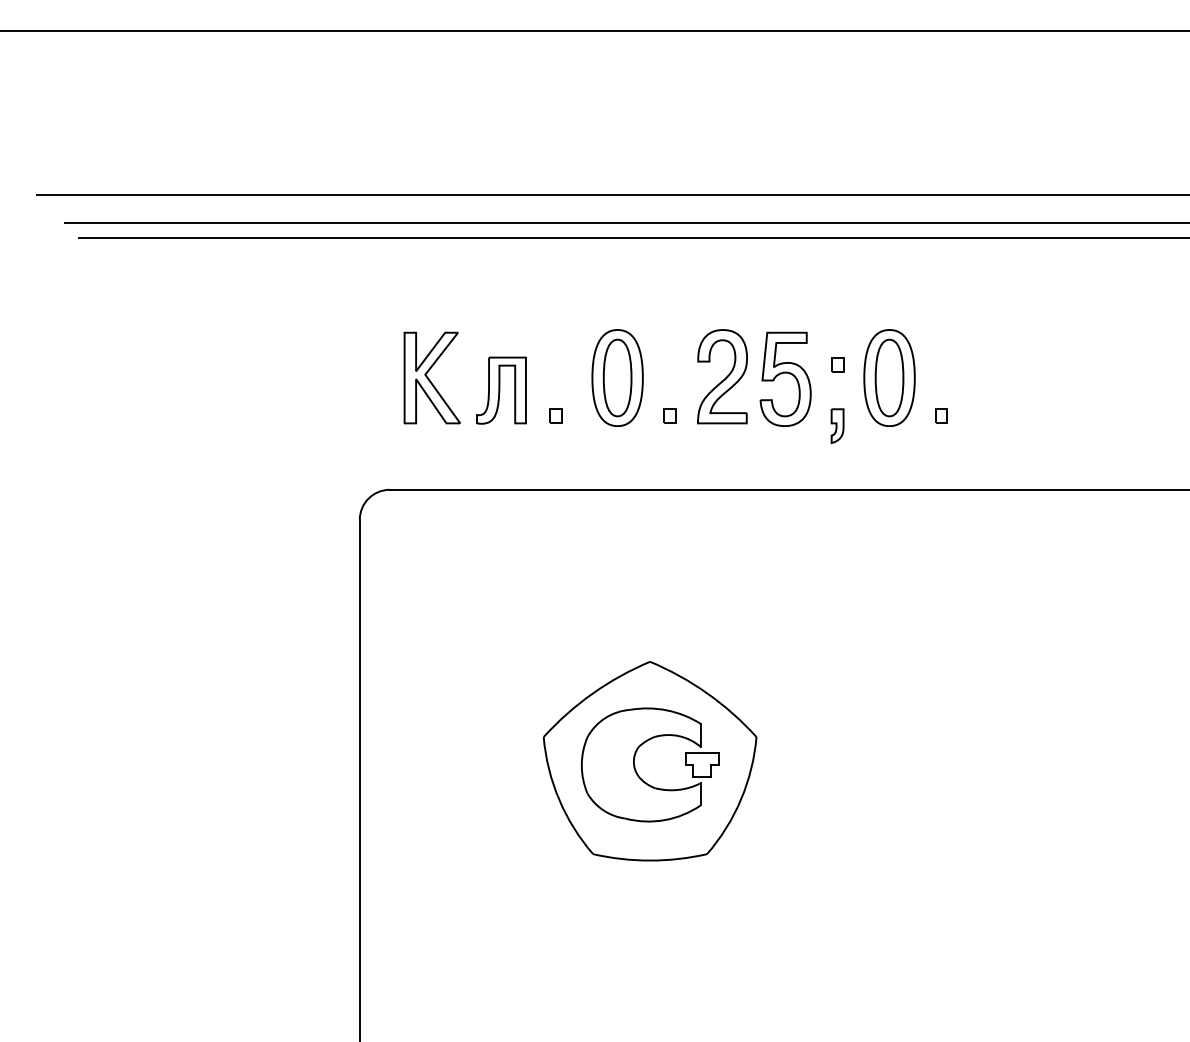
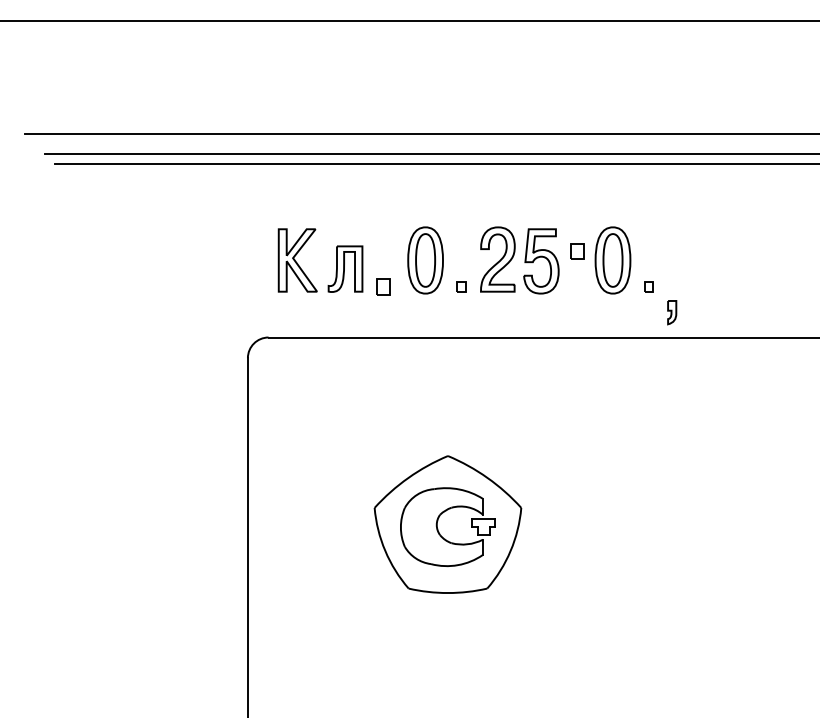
part: (836, 363) -> (576, 250), size x1.6
part: (555, 415) -> (382, 286), size x1.6
part: (838, 425) -> (672, 312), moved

